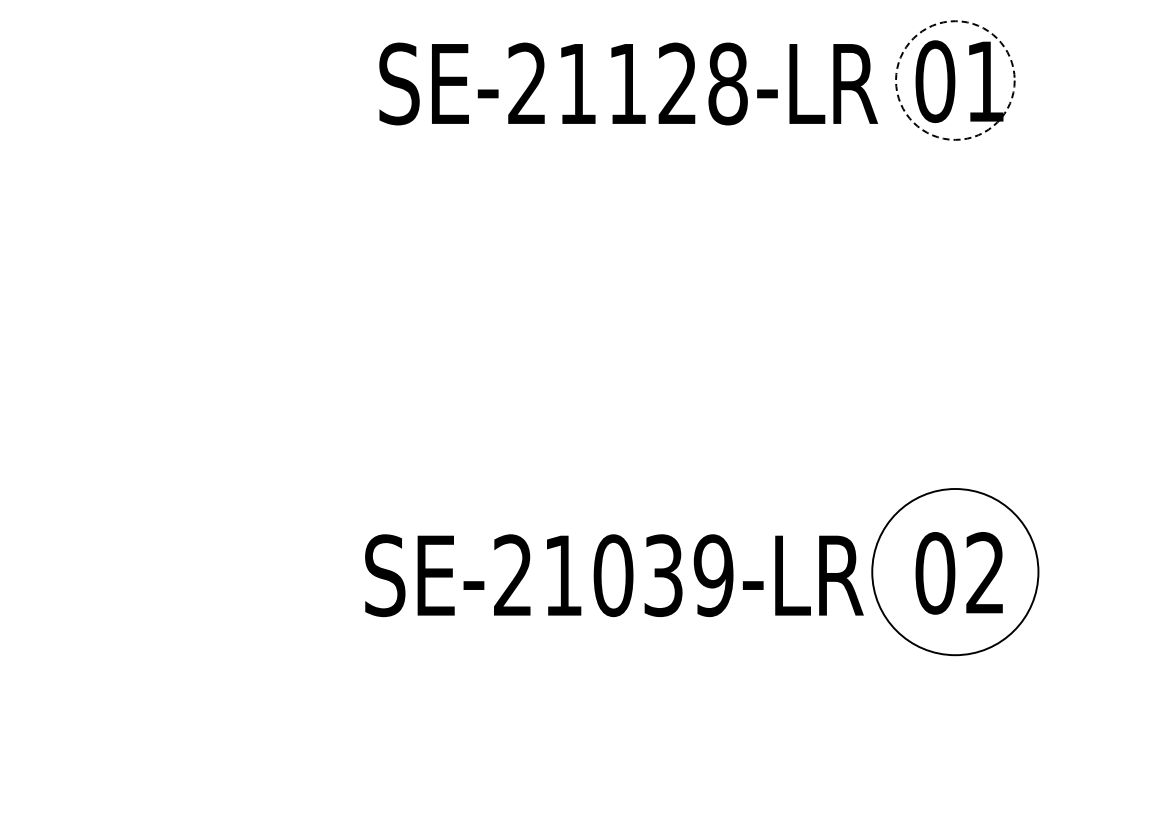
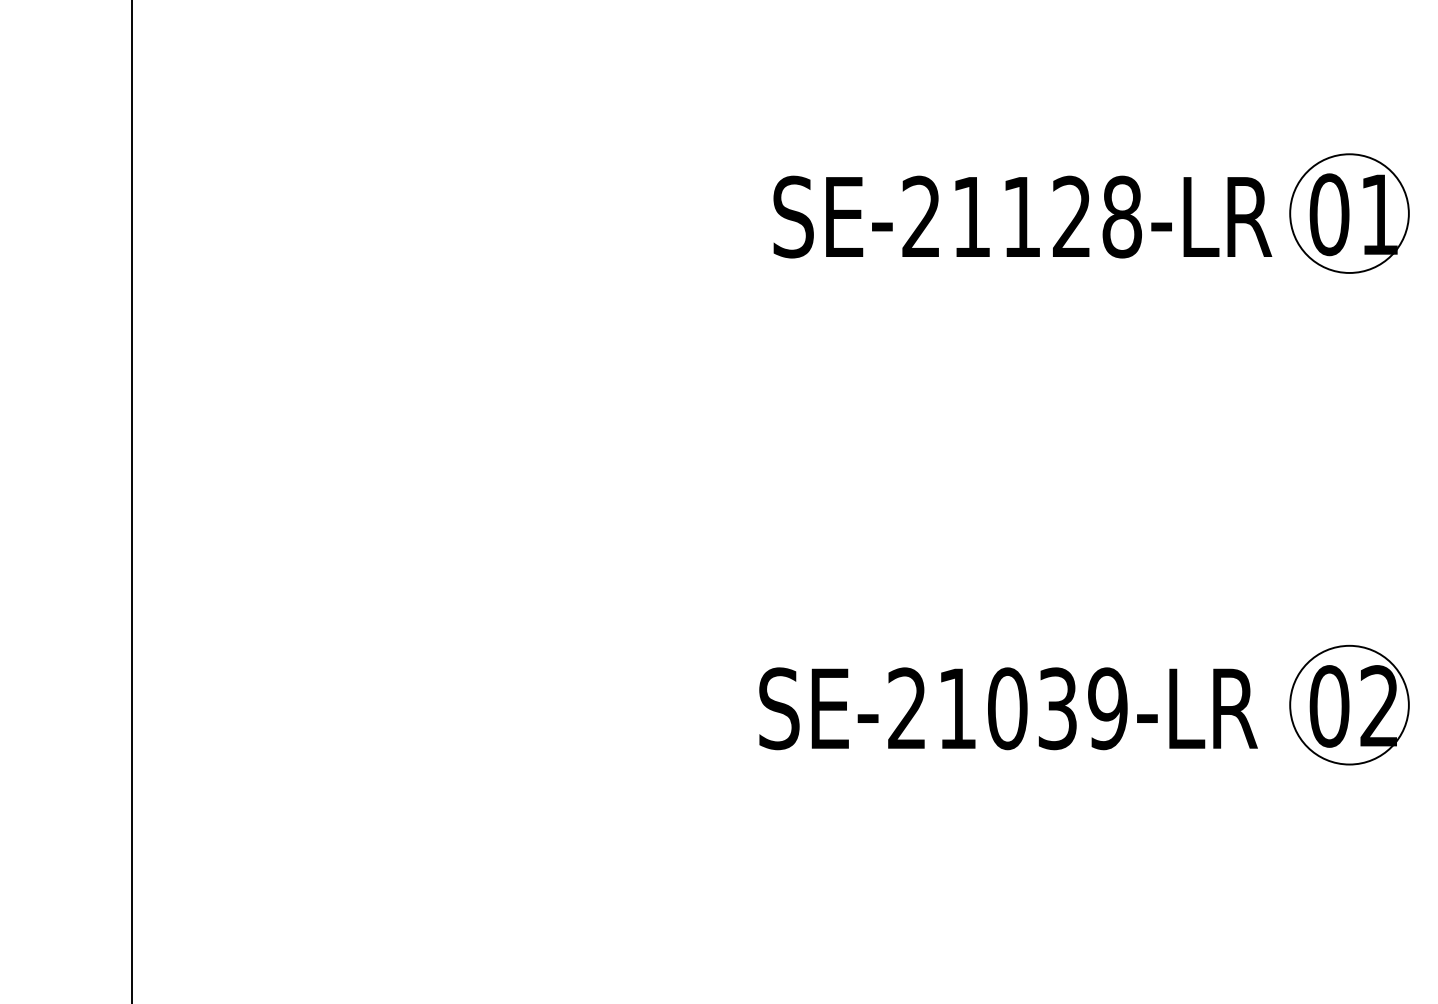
circle: (955, 80) -> (1349, 213), dashed -> solid
circle: (955, 571) -> (1349, 704), size x0.71

